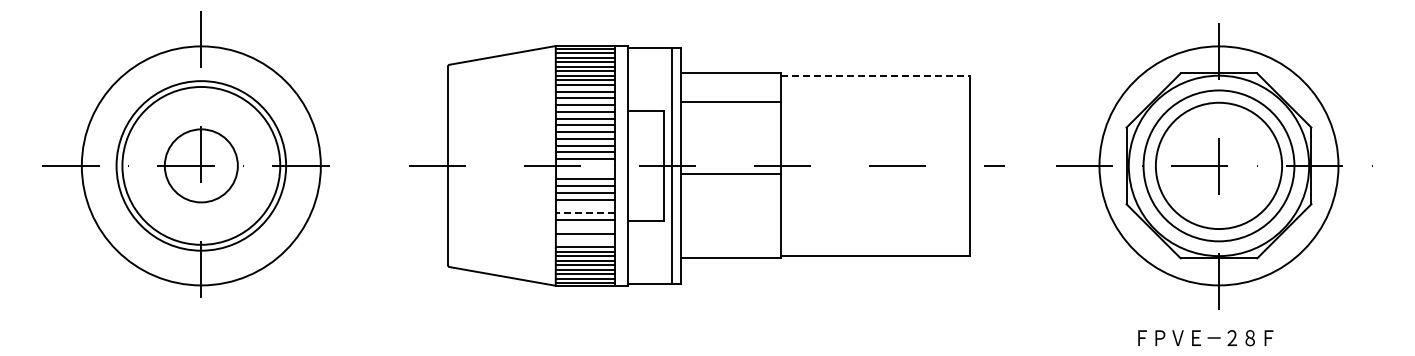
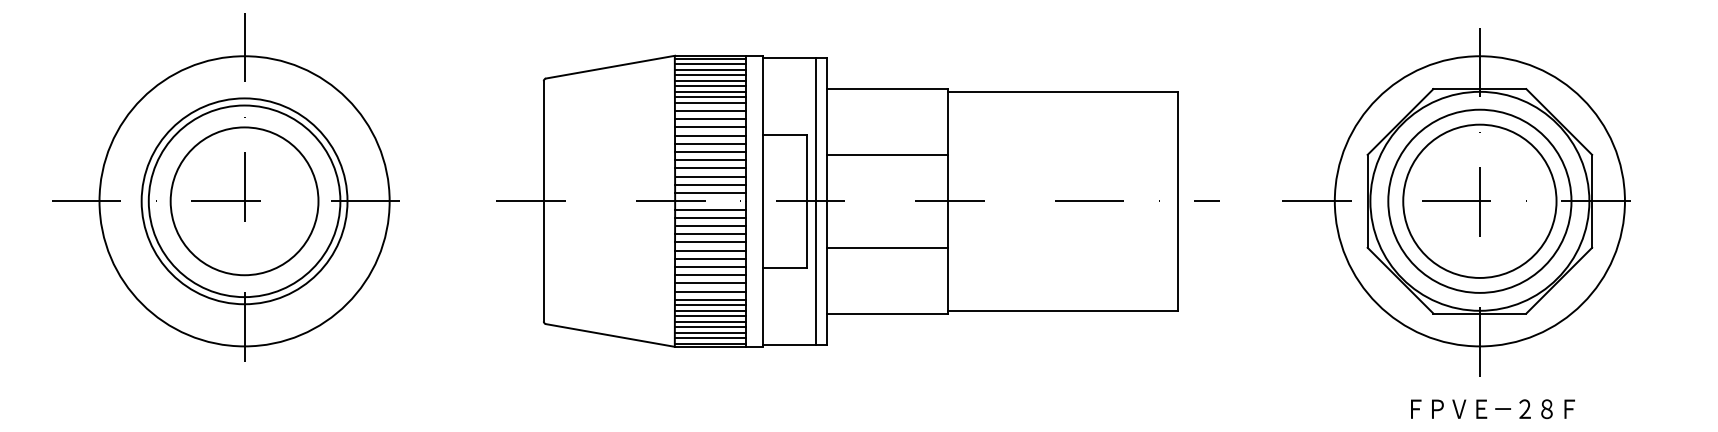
line: (875, 75) -> (1062, 91), dashed -> solid
line: (730, 101) -> (886, 154), moved
circle: (201, 165) -> (244, 200), size x1.67
line: (585, 172) -> (710, 209), added
line: (730, 174) -> (886, 248), moved
line: (585, 206) -> (710, 250), added
line: (584, 213) -> (709, 259), dashed -> solid
line: (585, 226) -> (710, 274), added
line: (585, 240) -> (710, 291), added
text: (1205, 338) -> (1492, 409), moved

